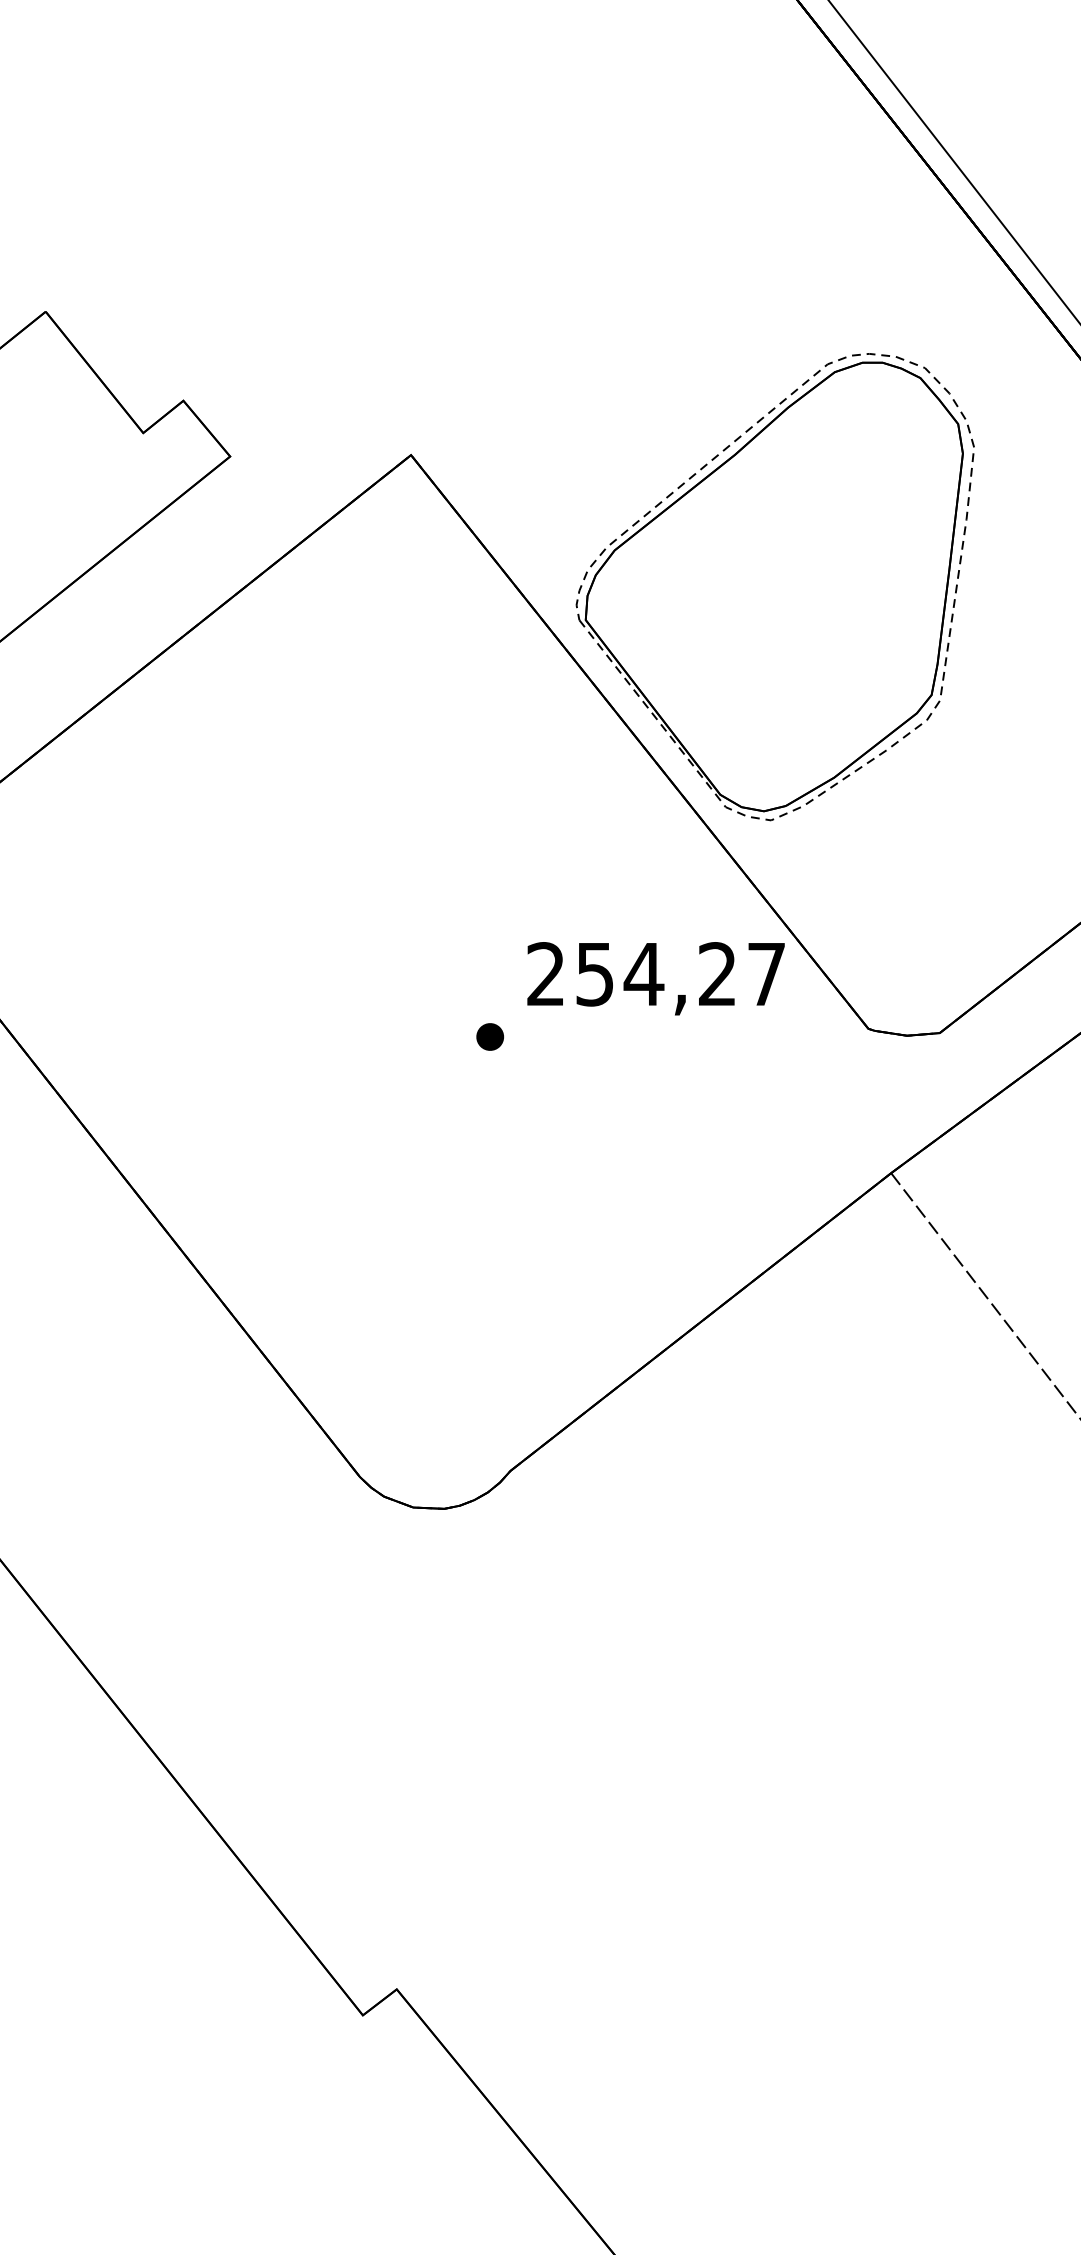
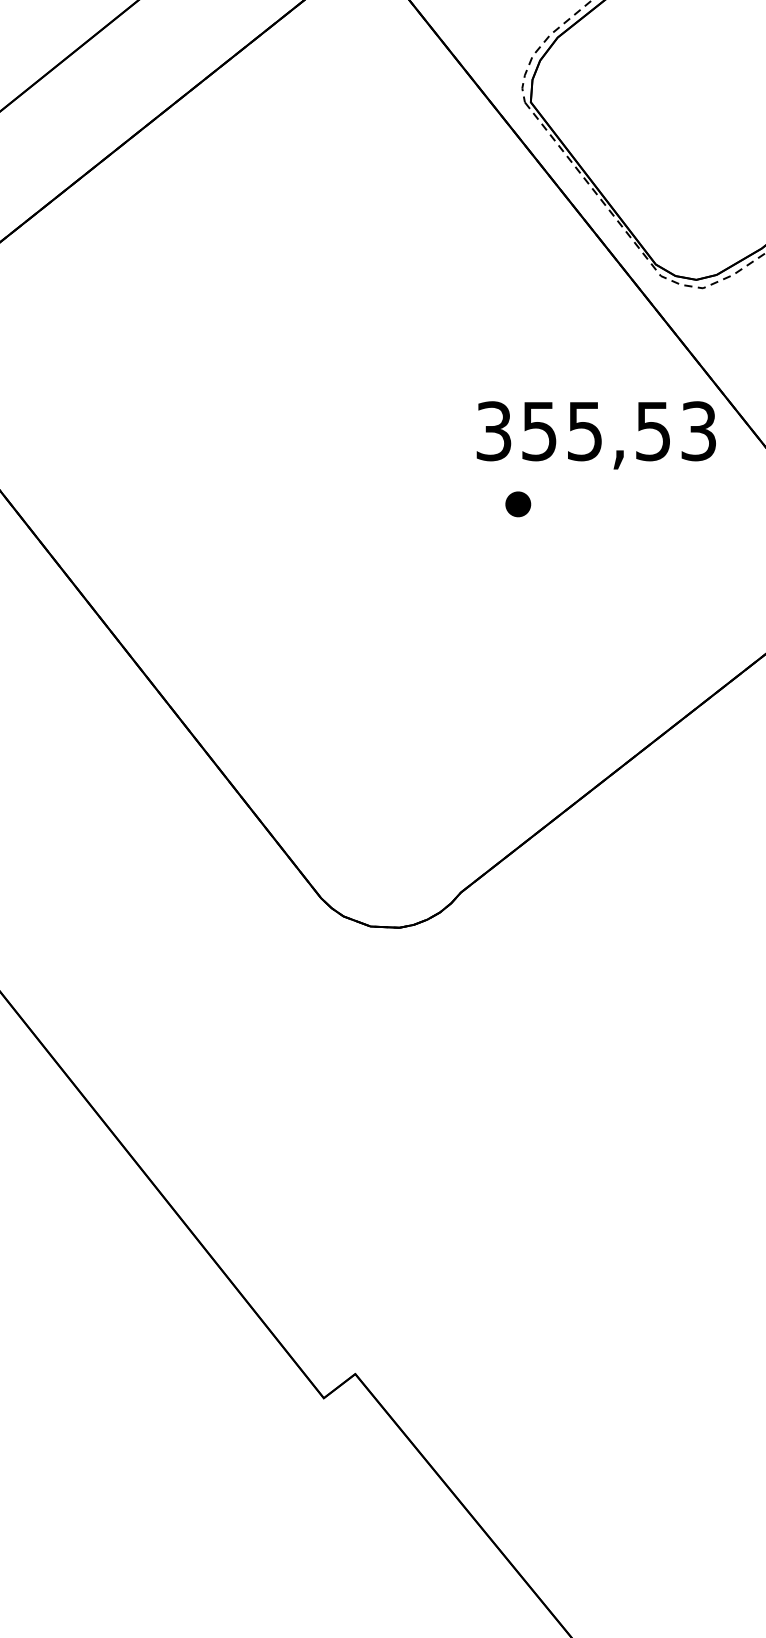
text: (656, 974) -> (596, 431), 254,27 -> 355,53
part: (490, 1036) -> (518, 503), moved

